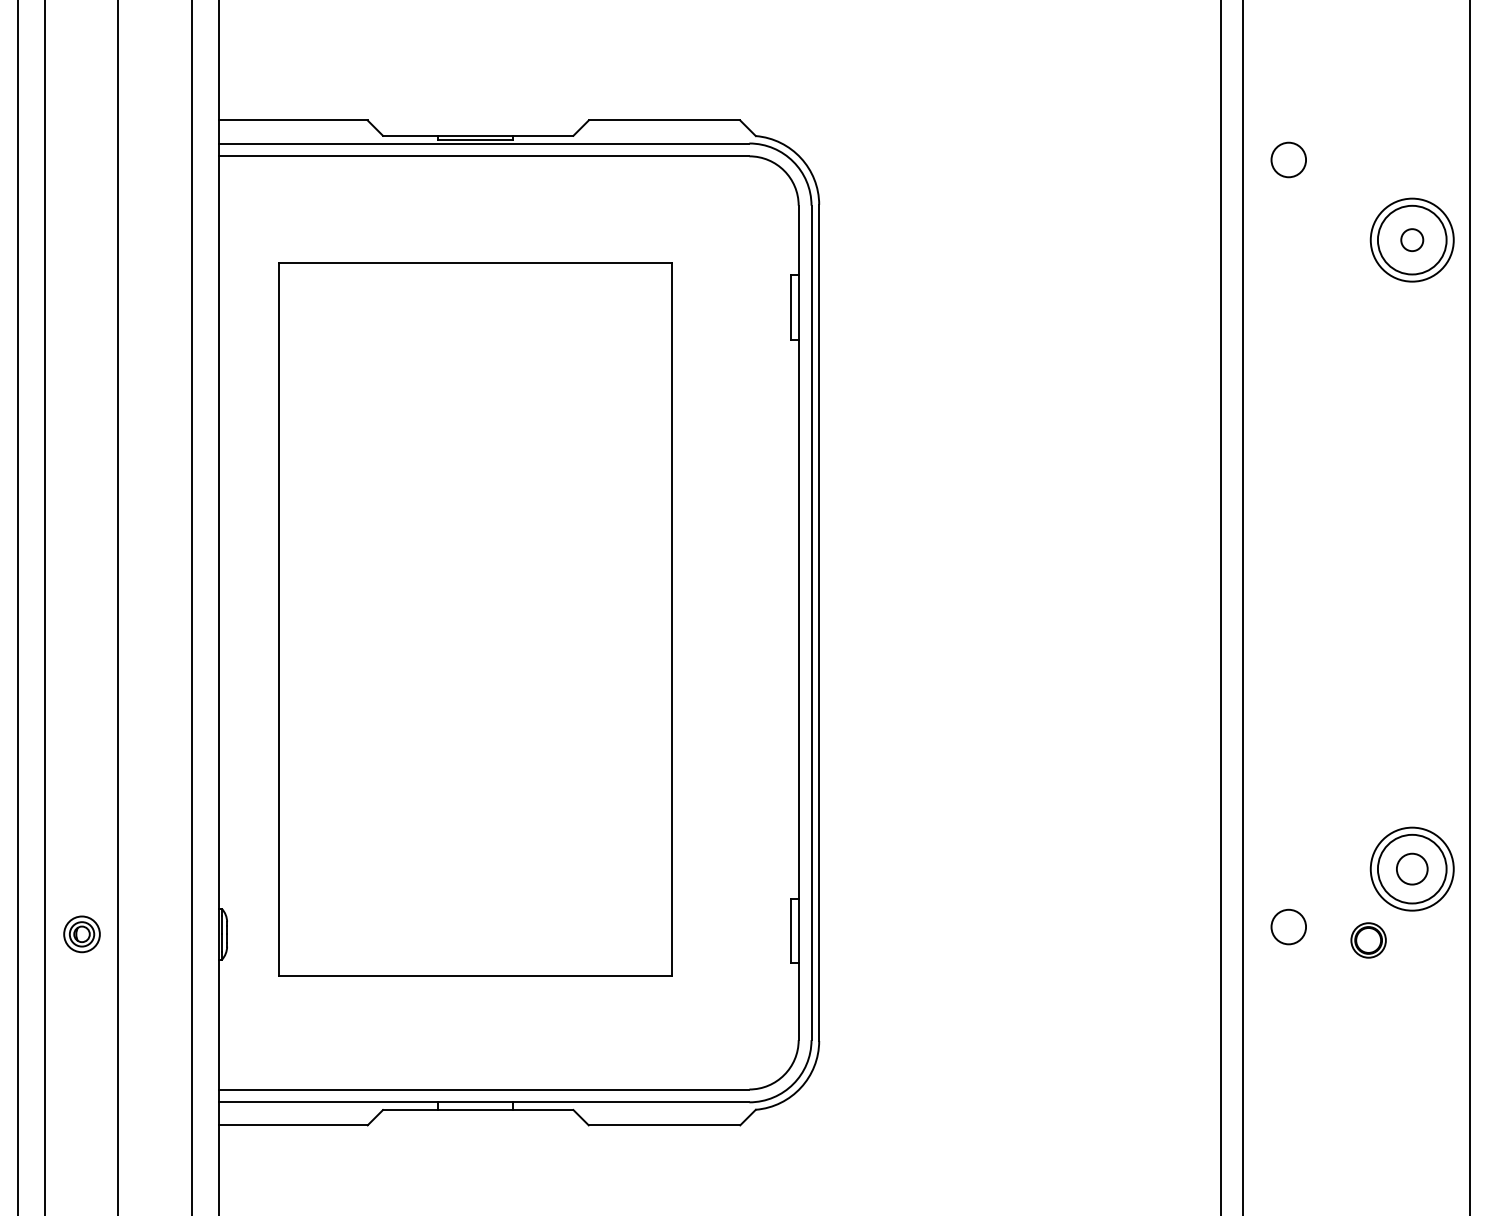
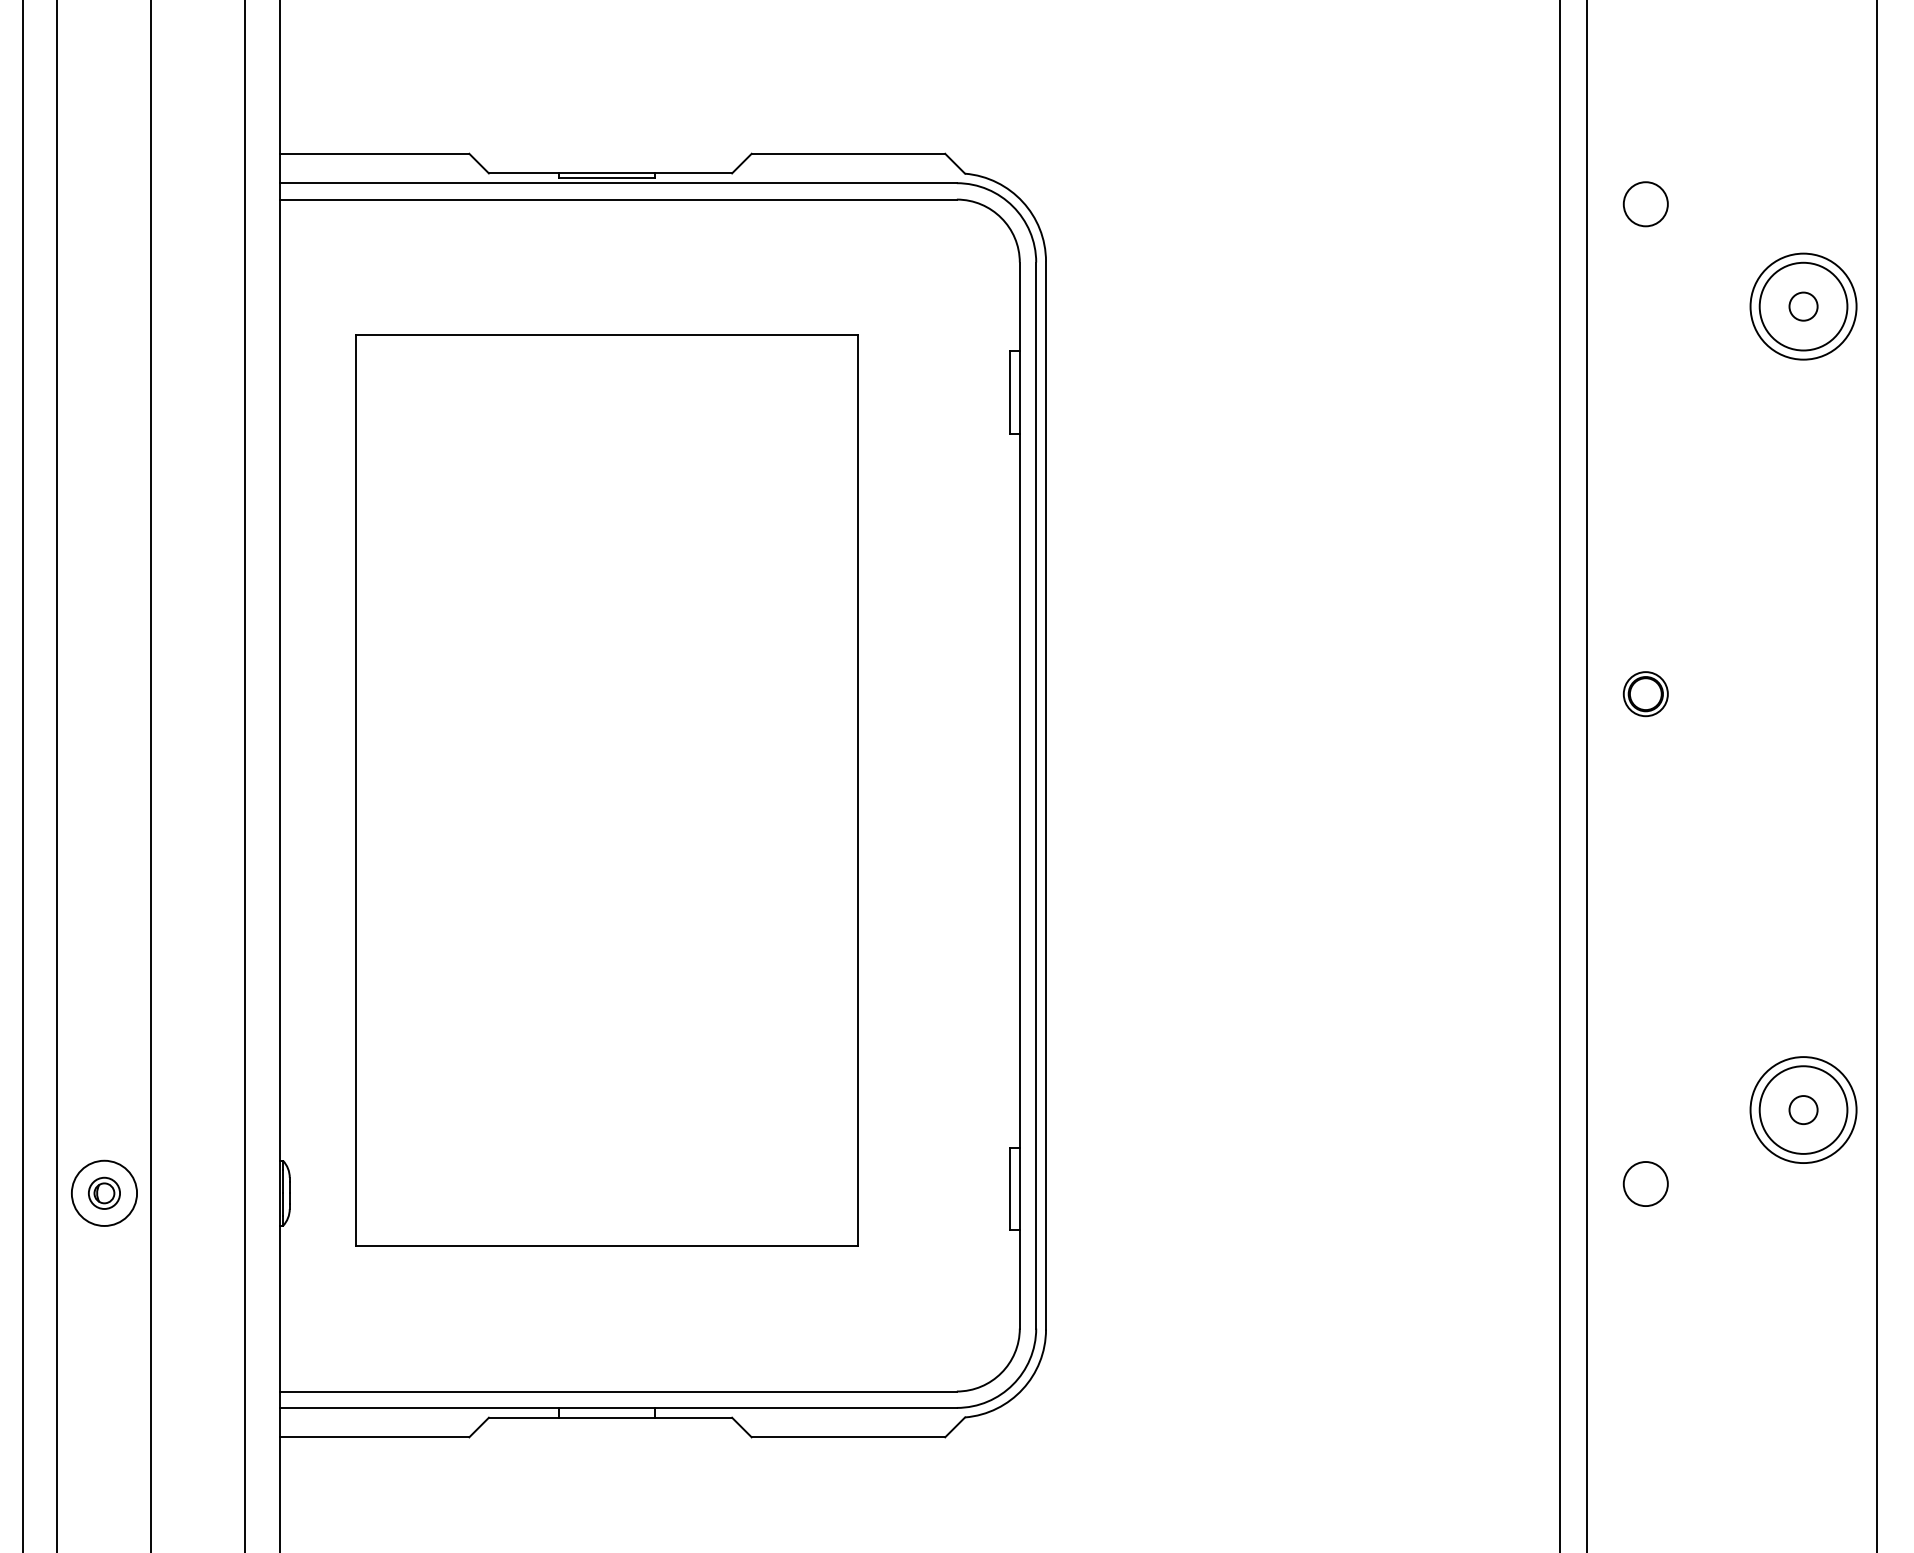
circle: (1412, 869) -> (1803, 1110), size x0.71
circle: (82, 933) -> (104, 1192), size x1.43
part: (1368, 940) -> (1645, 694), moved

